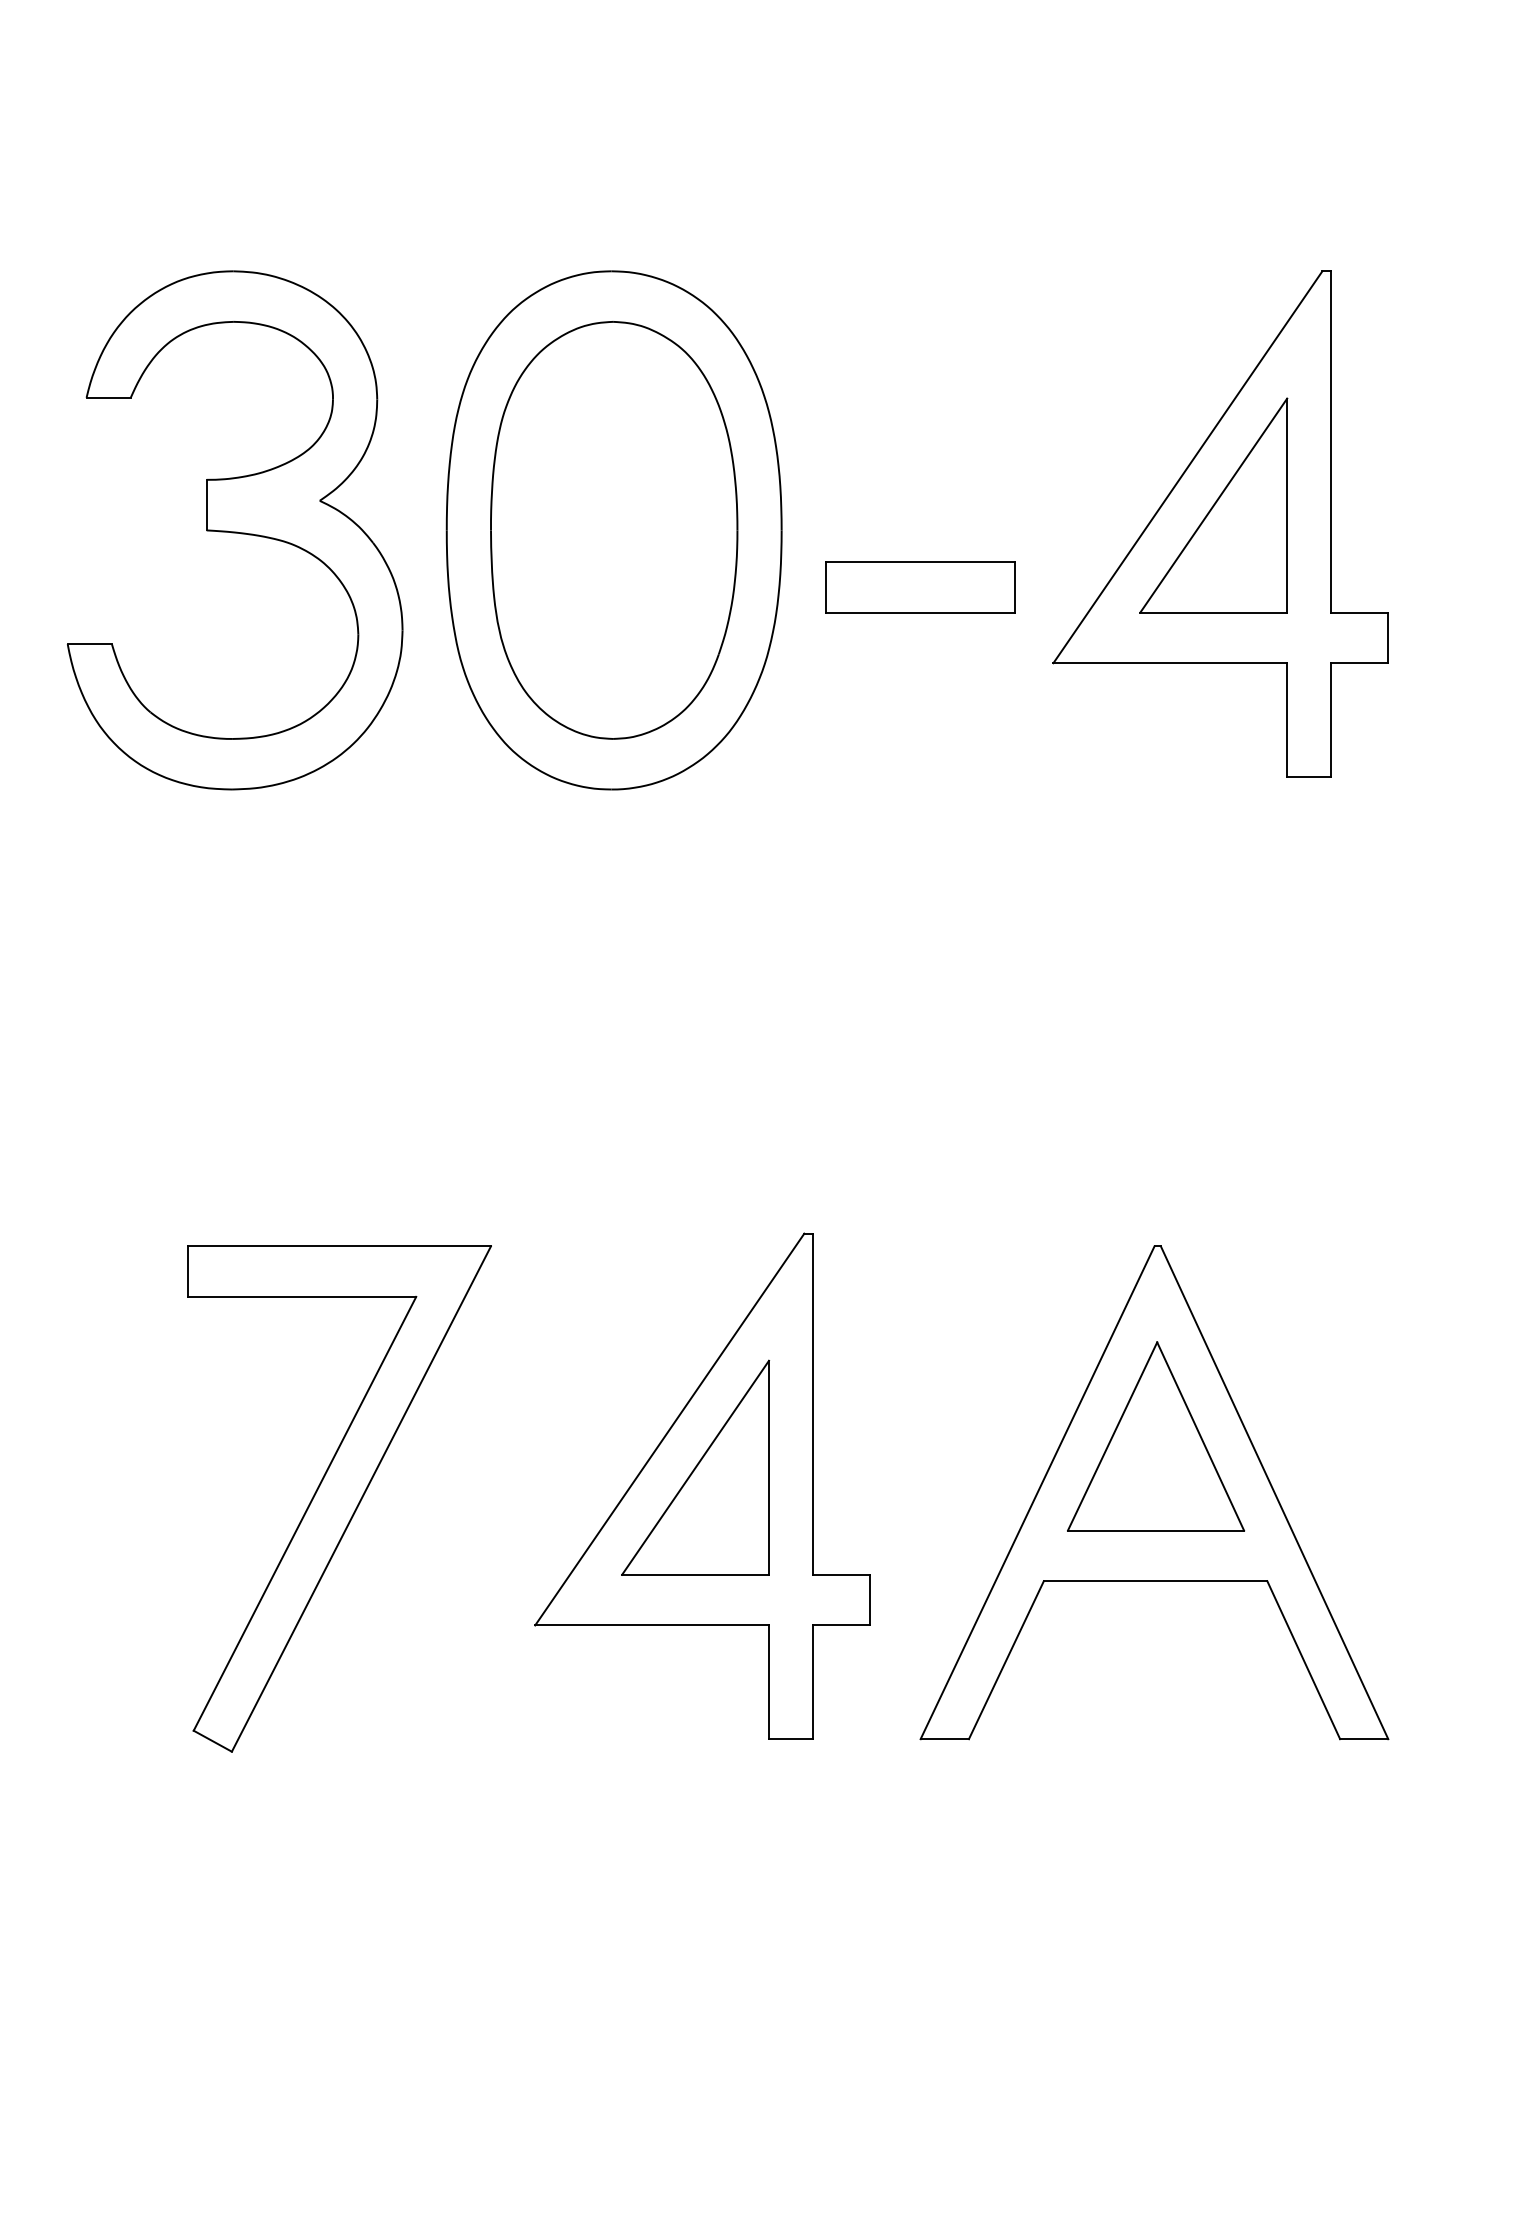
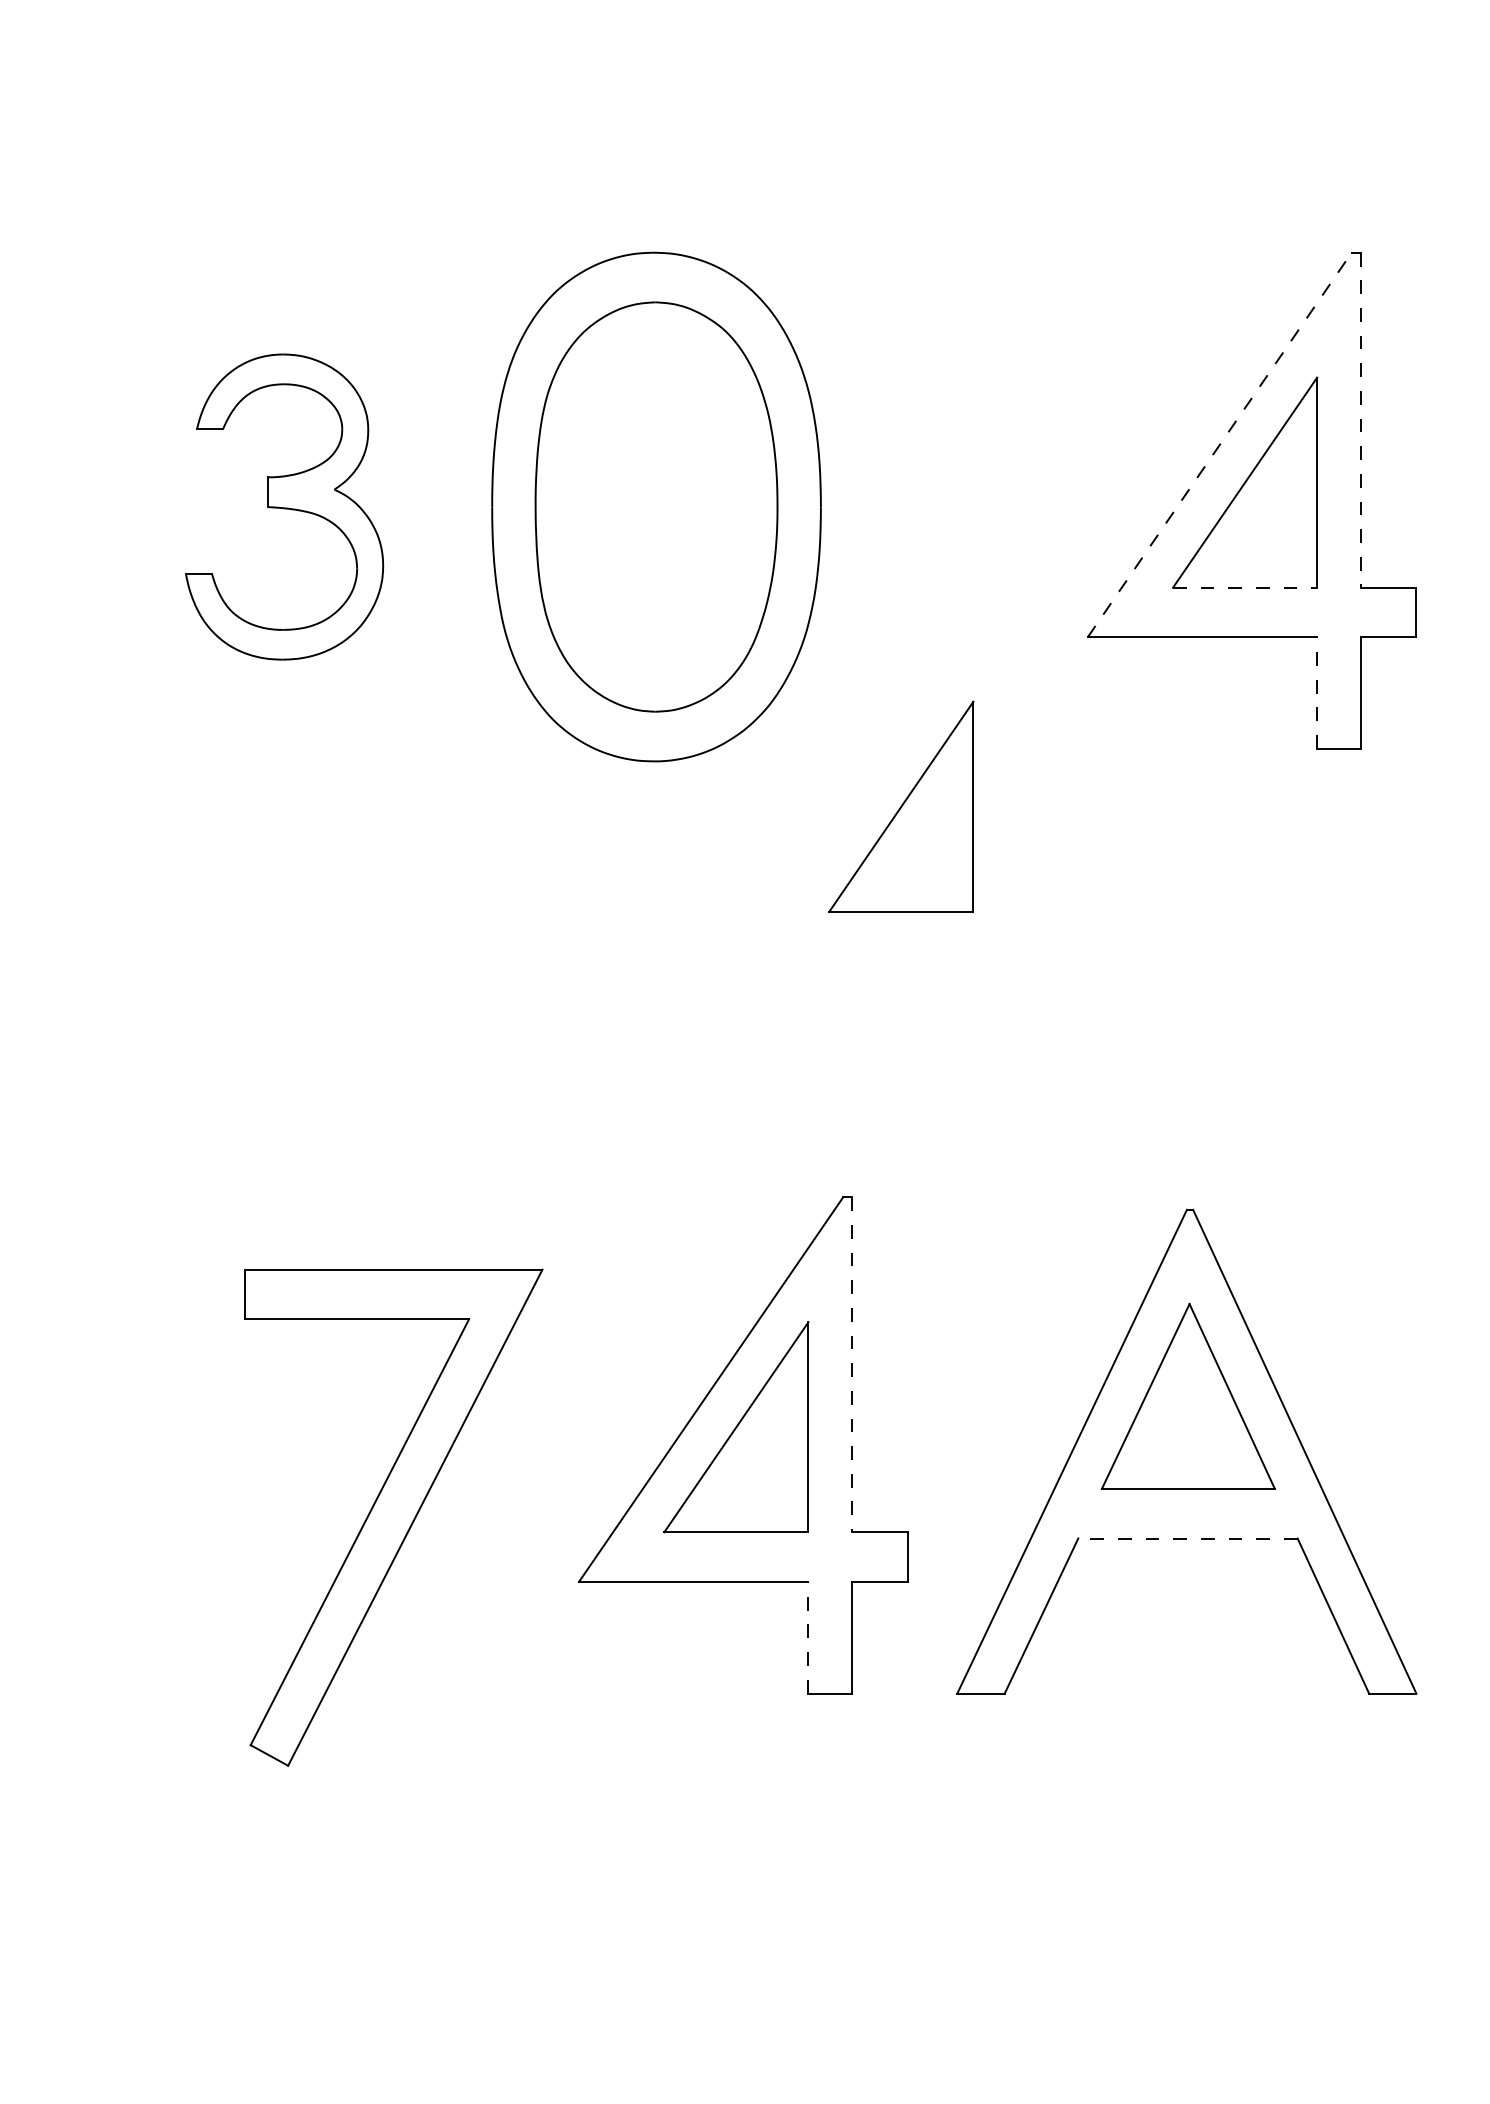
line: (1331, 441) -> (1360, 419), solid -> dashed
line: (1187, 467) -> (1219, 445), solid -> dashed
part: (235, 530) -> (284, 507), size x0.6
part: (920, 587) -> (957, 563), removed
line: (1214, 612) -> (1245, 587), solid -> dashed
line: (1287, 720) -> (1317, 693), solid -> dashed
part: (863, 835) -> (901, 806), added
line: (813, 1404) -> (852, 1365), solid -> dashed
part: (339, 1498) -> (393, 1517), moved
line: (1155, 1581) -> (1187, 1538), solid -> dashed
line: (768, 1682) -> (807, 1637), solid -> dashed

